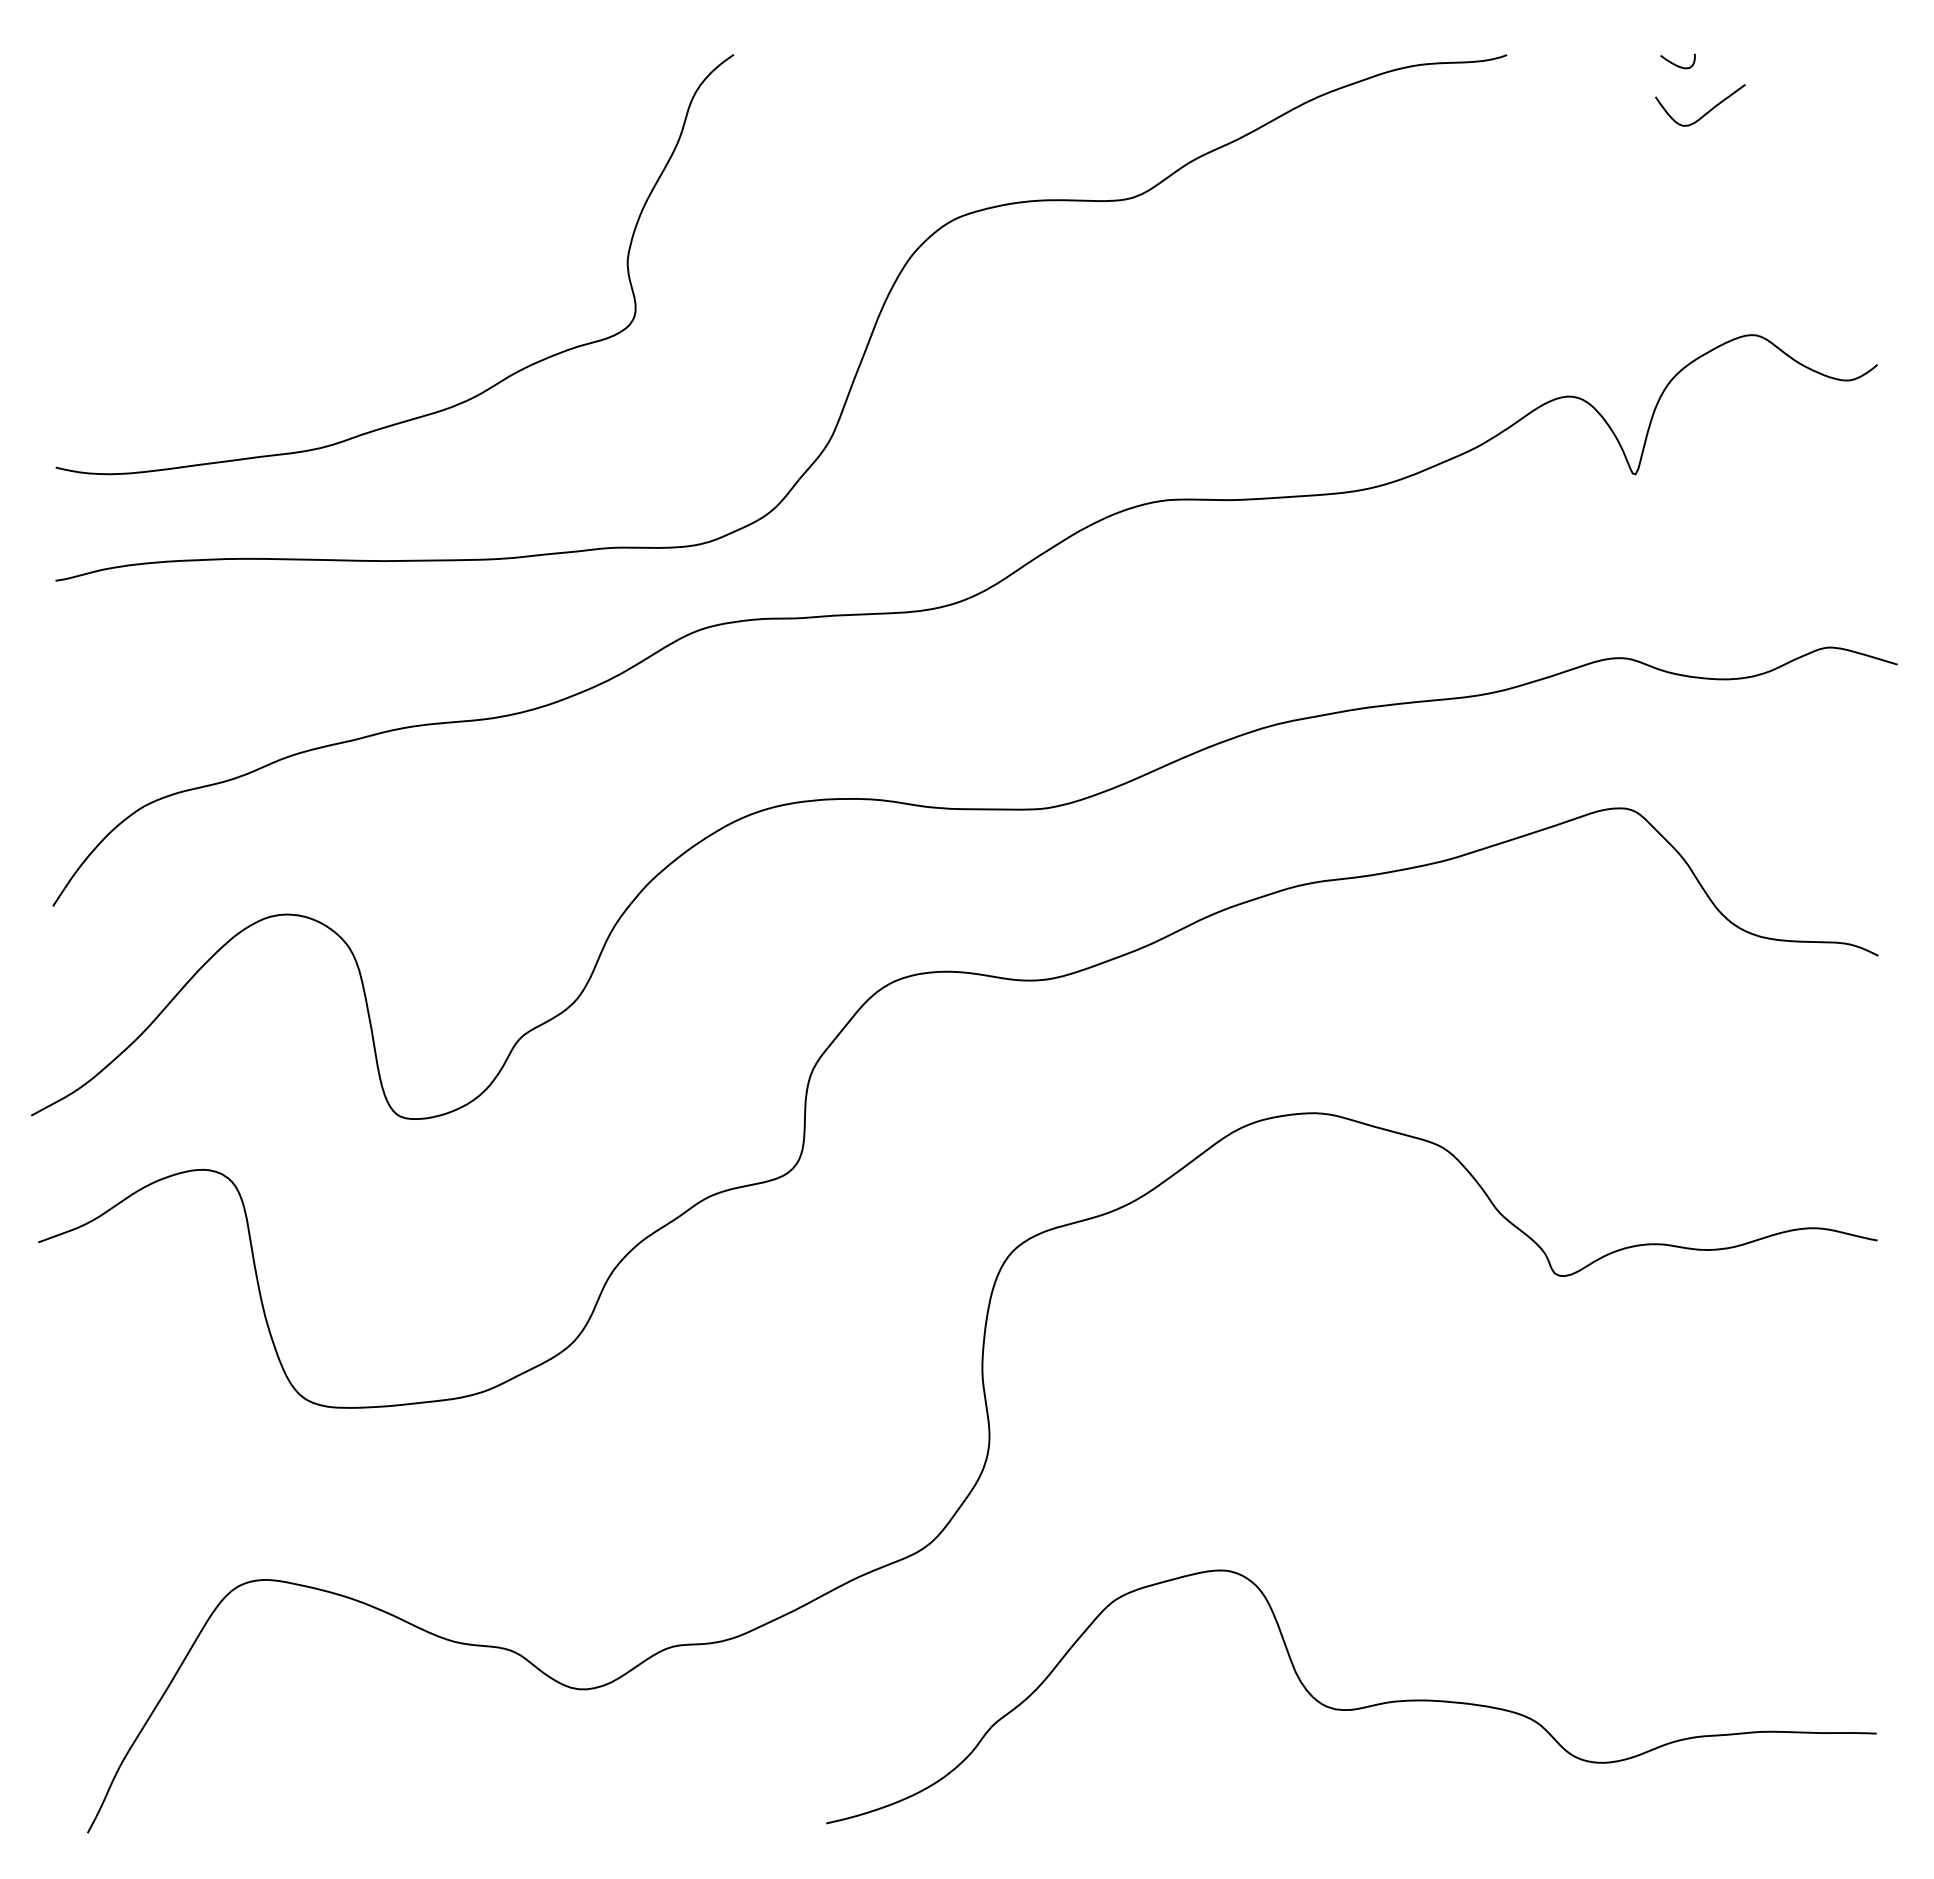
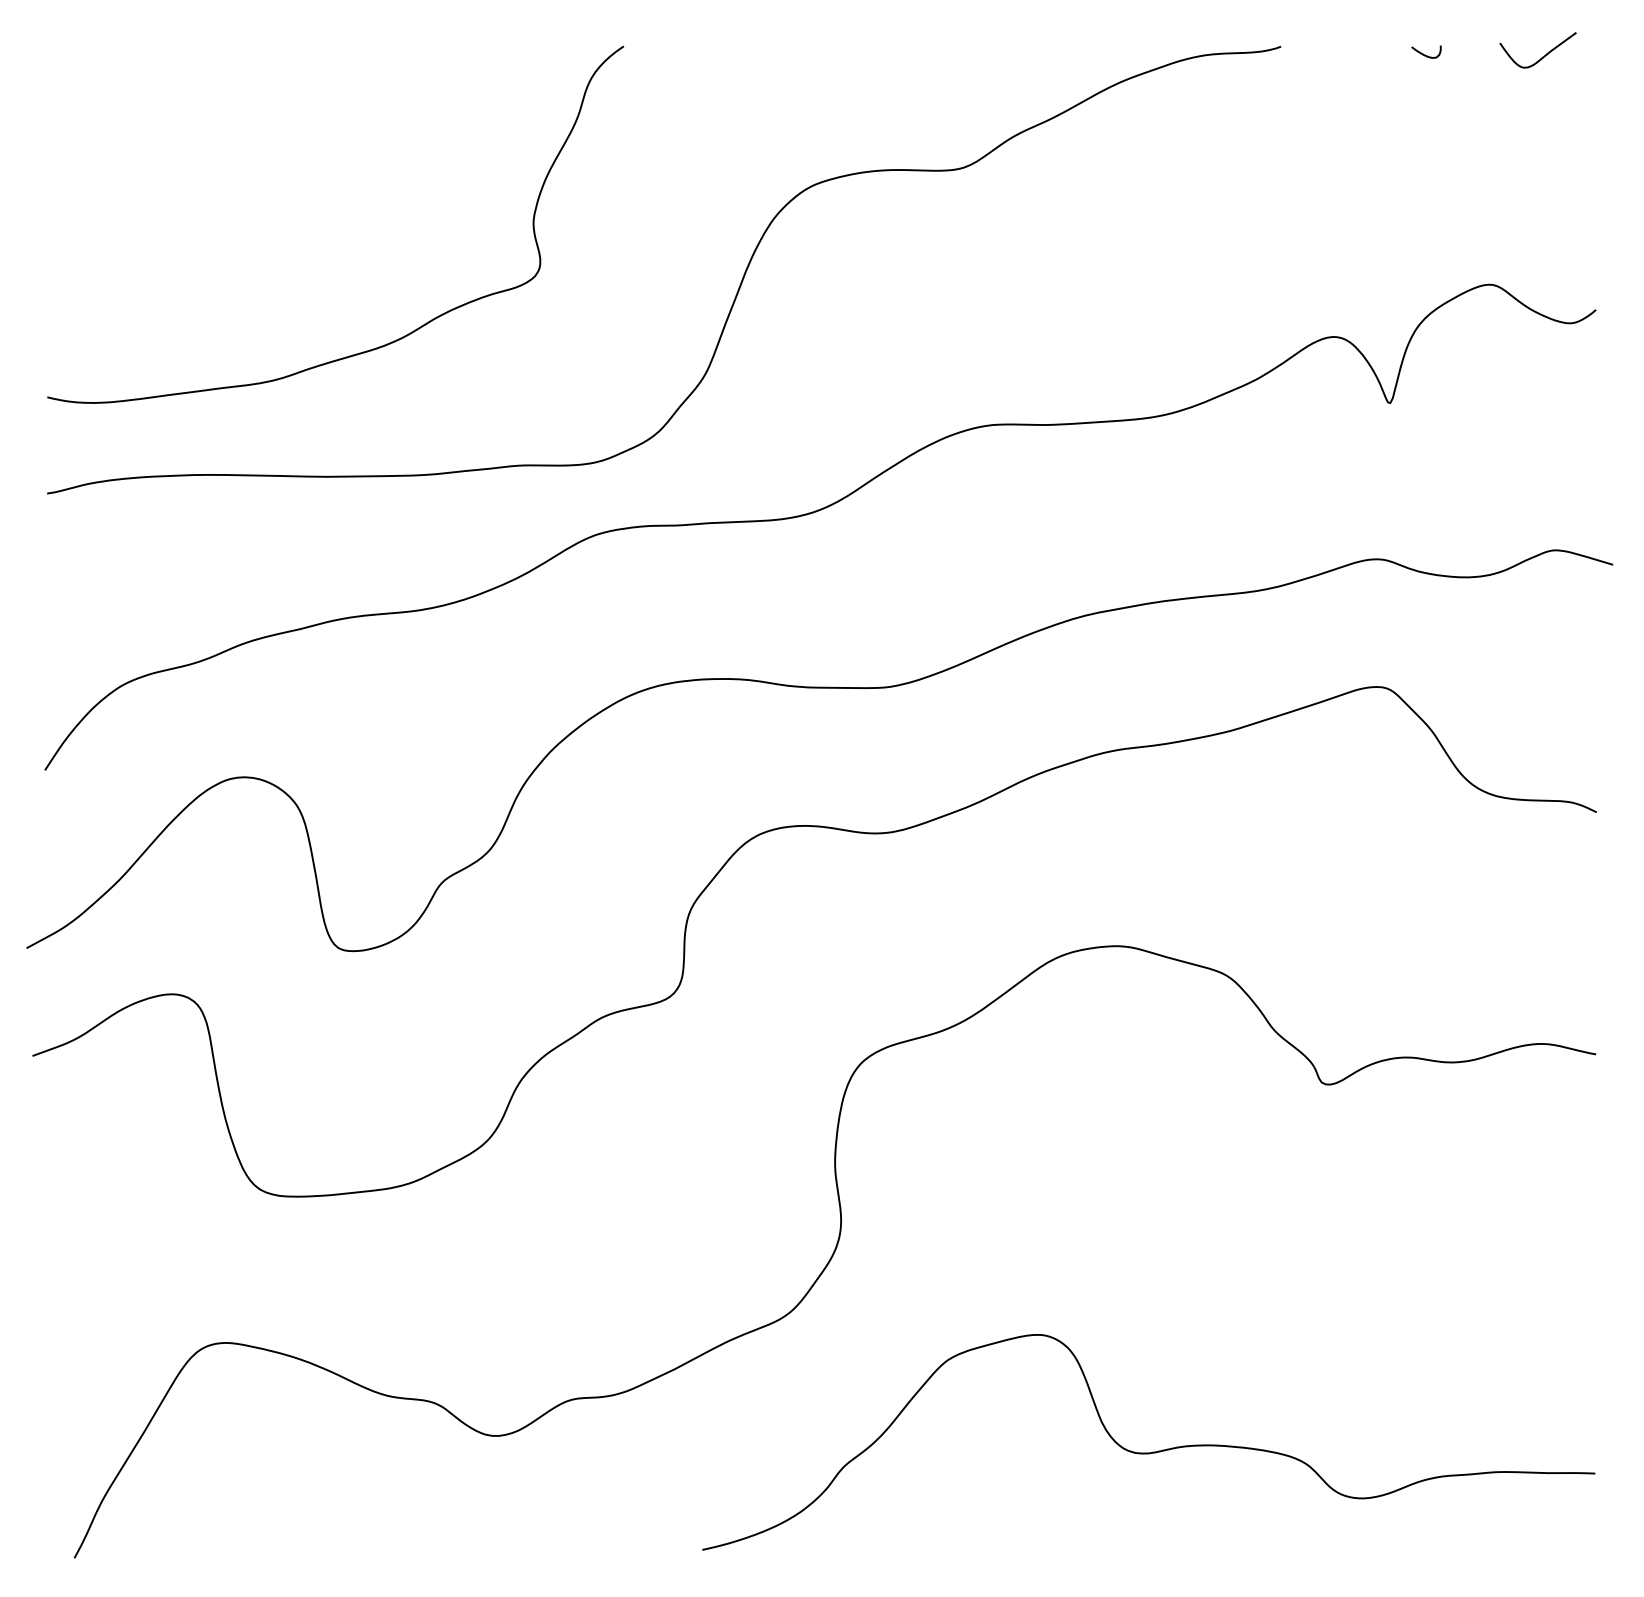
curve: (1707, 111) -> (1544, 55), moved

